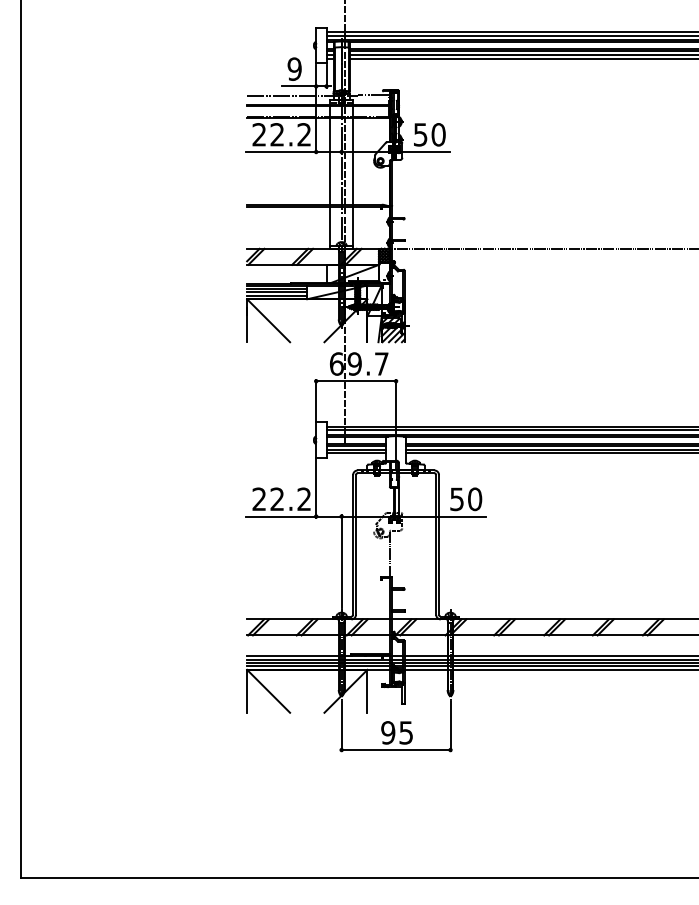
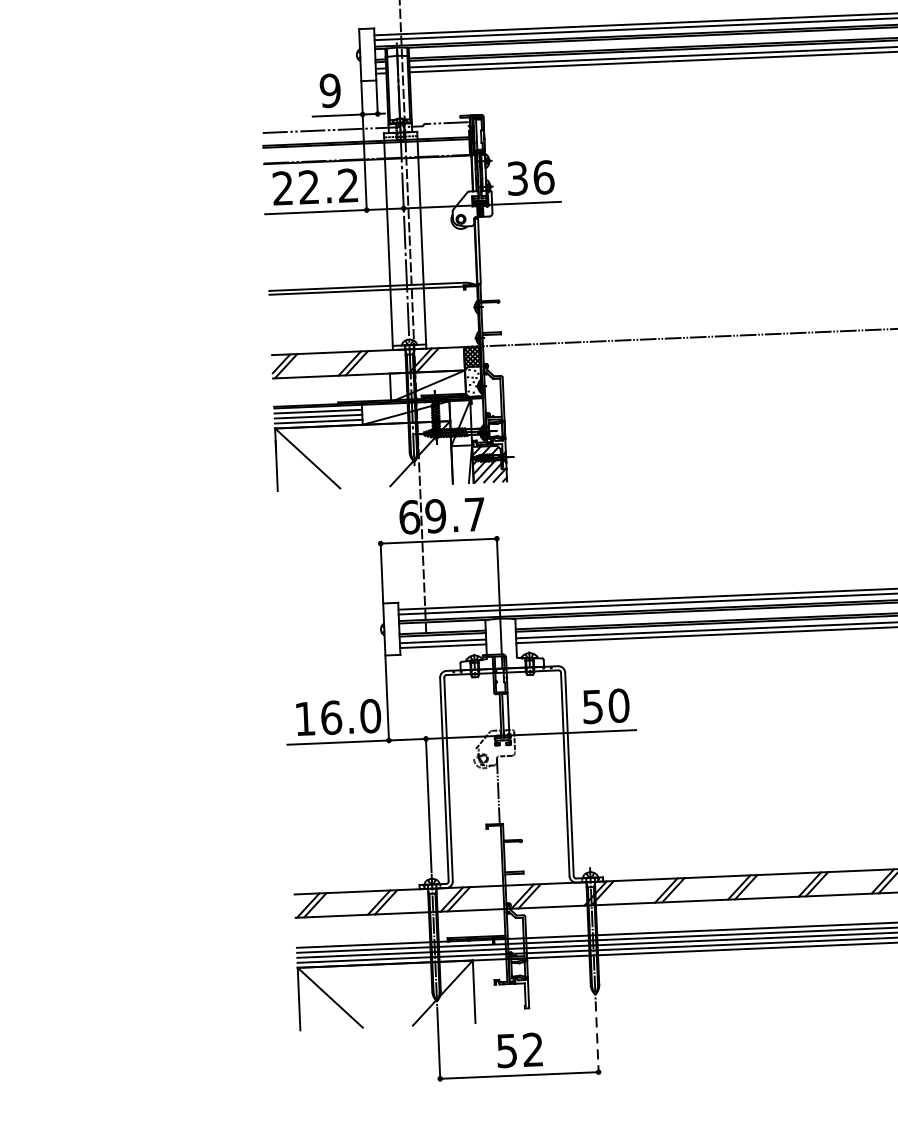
text: (429, 134) -> (530, 177), 50 -> 36
text: (281, 499) -> (337, 717), 22.2 -> 16.0
line: (450, 726) -> (597, 1037), solid -> dashed
text: (396, 732) -> (518, 1049), 95 -> 52

